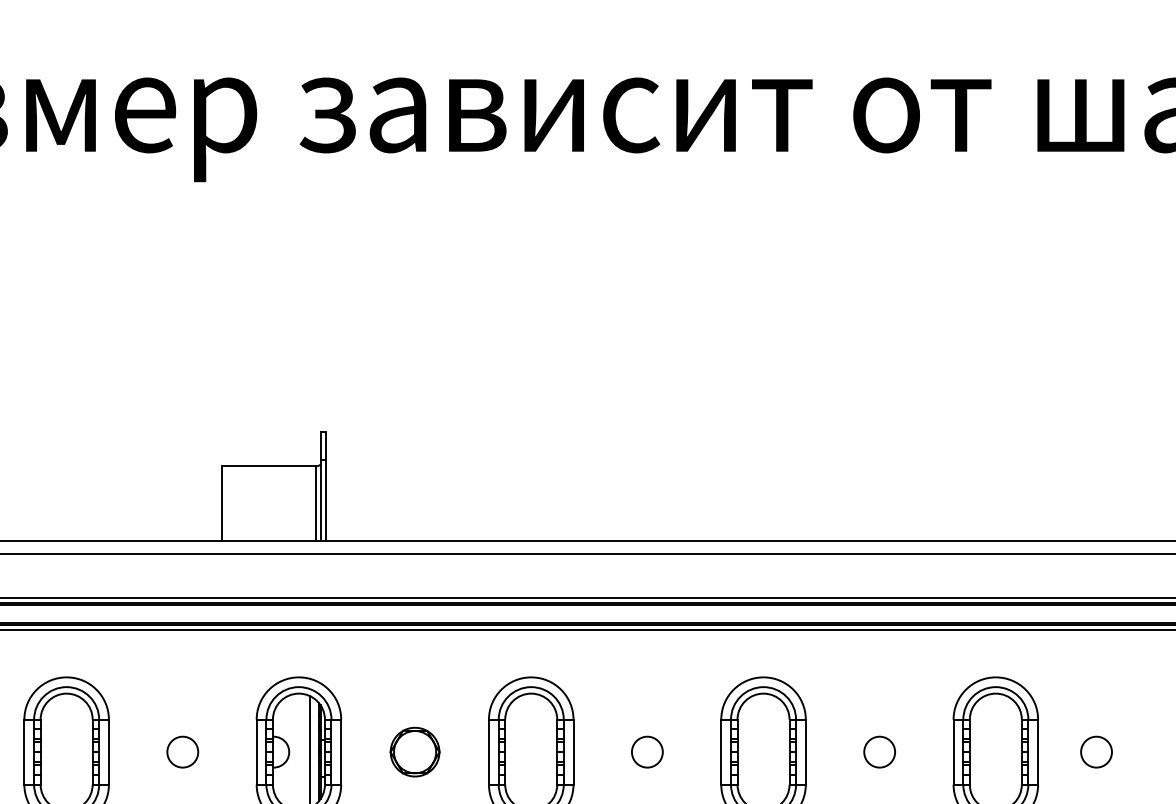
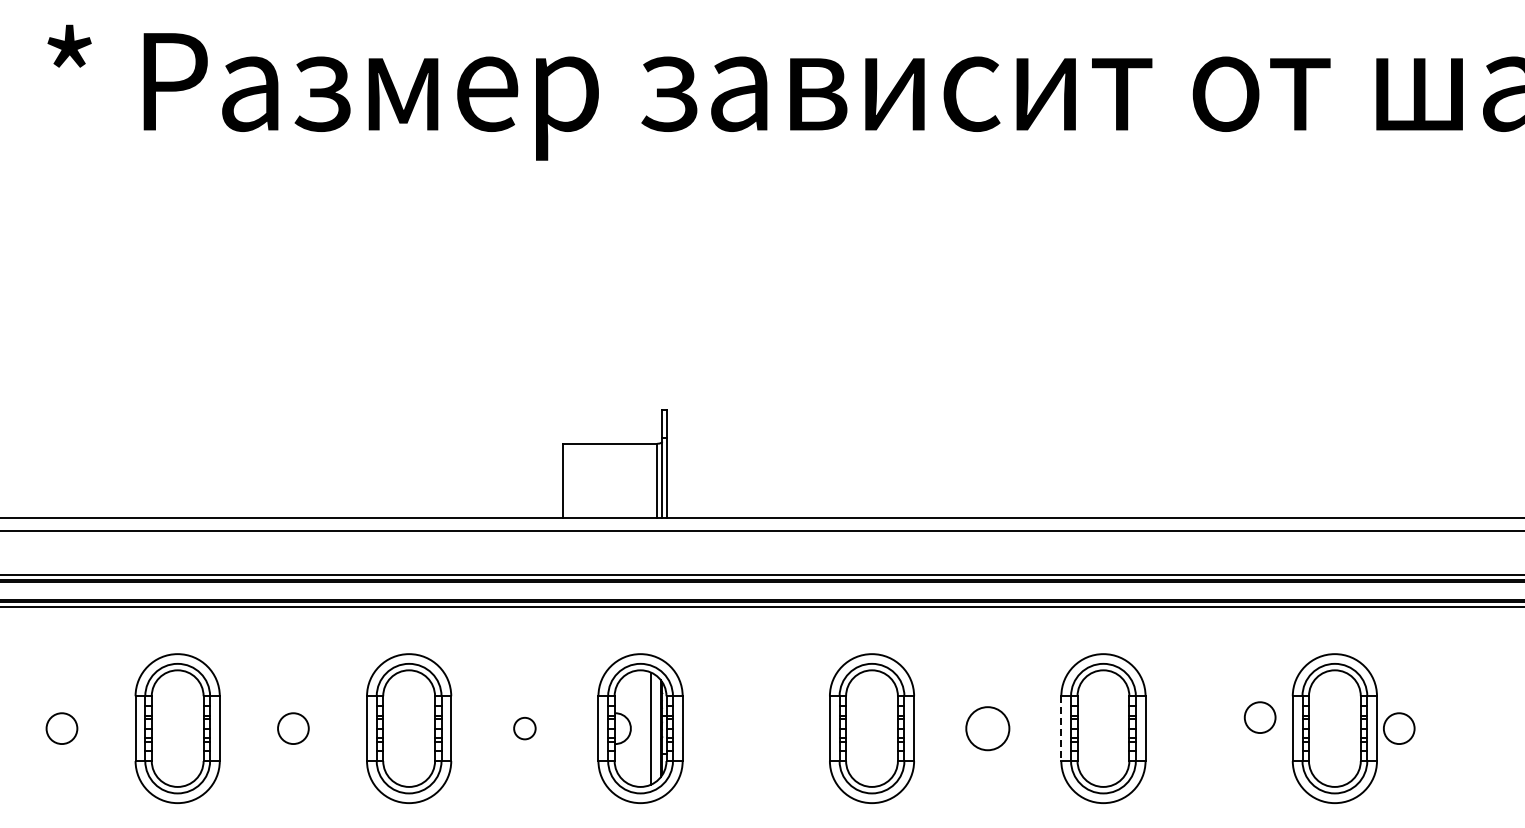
circle: (182, 752) -> (524, 728), size x0.7
part: (414, 752) -> (755, 728), removed
circle: (647, 752) -> (987, 728), size x1.4
circle: (879, 752) -> (1259, 717), moved
circle: (1096, 752) -> (1399, 728), moved
line: (721, 753) -> (1061, 729), solid -> dashed

